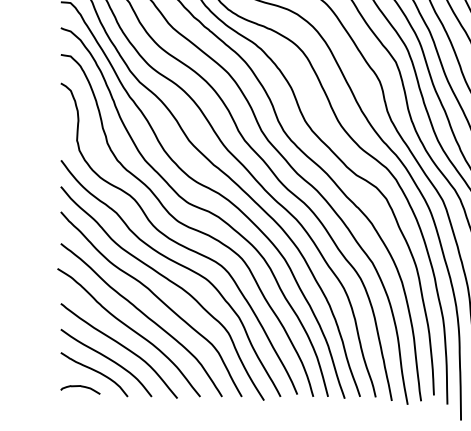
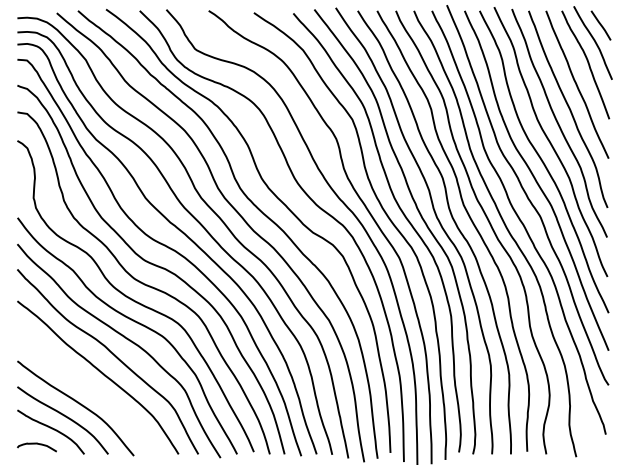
curve: (130, 330) -> (87, 387), removed

